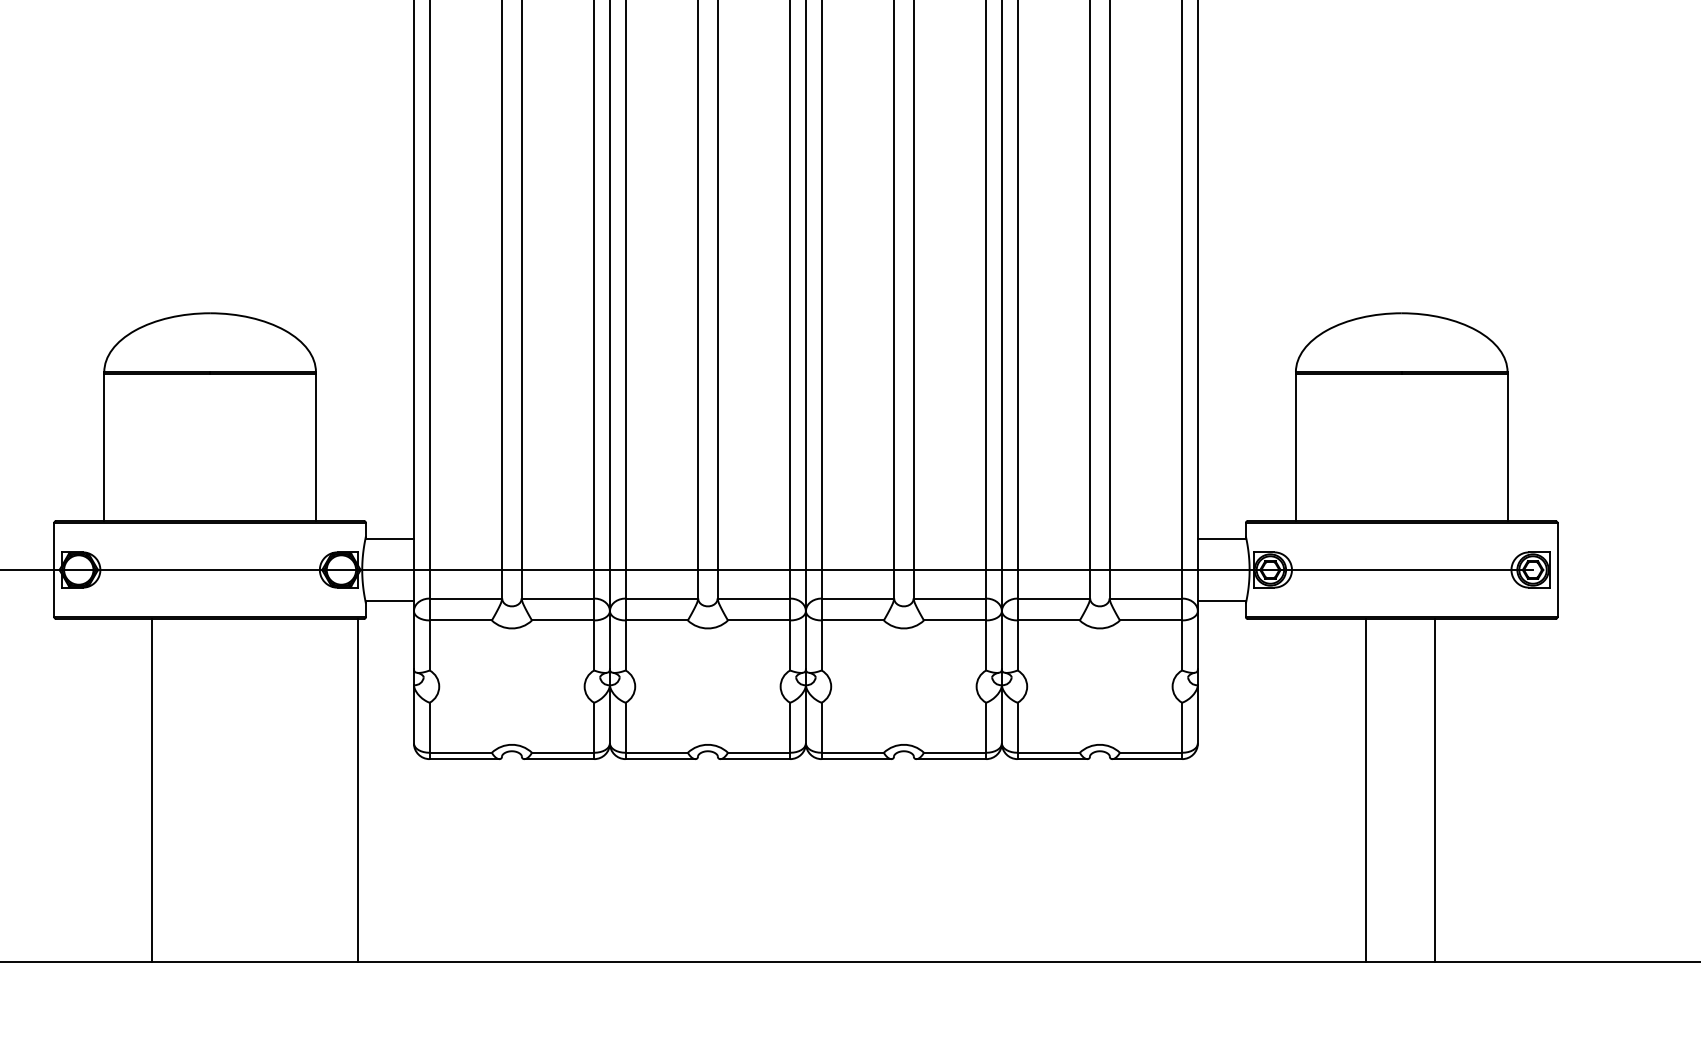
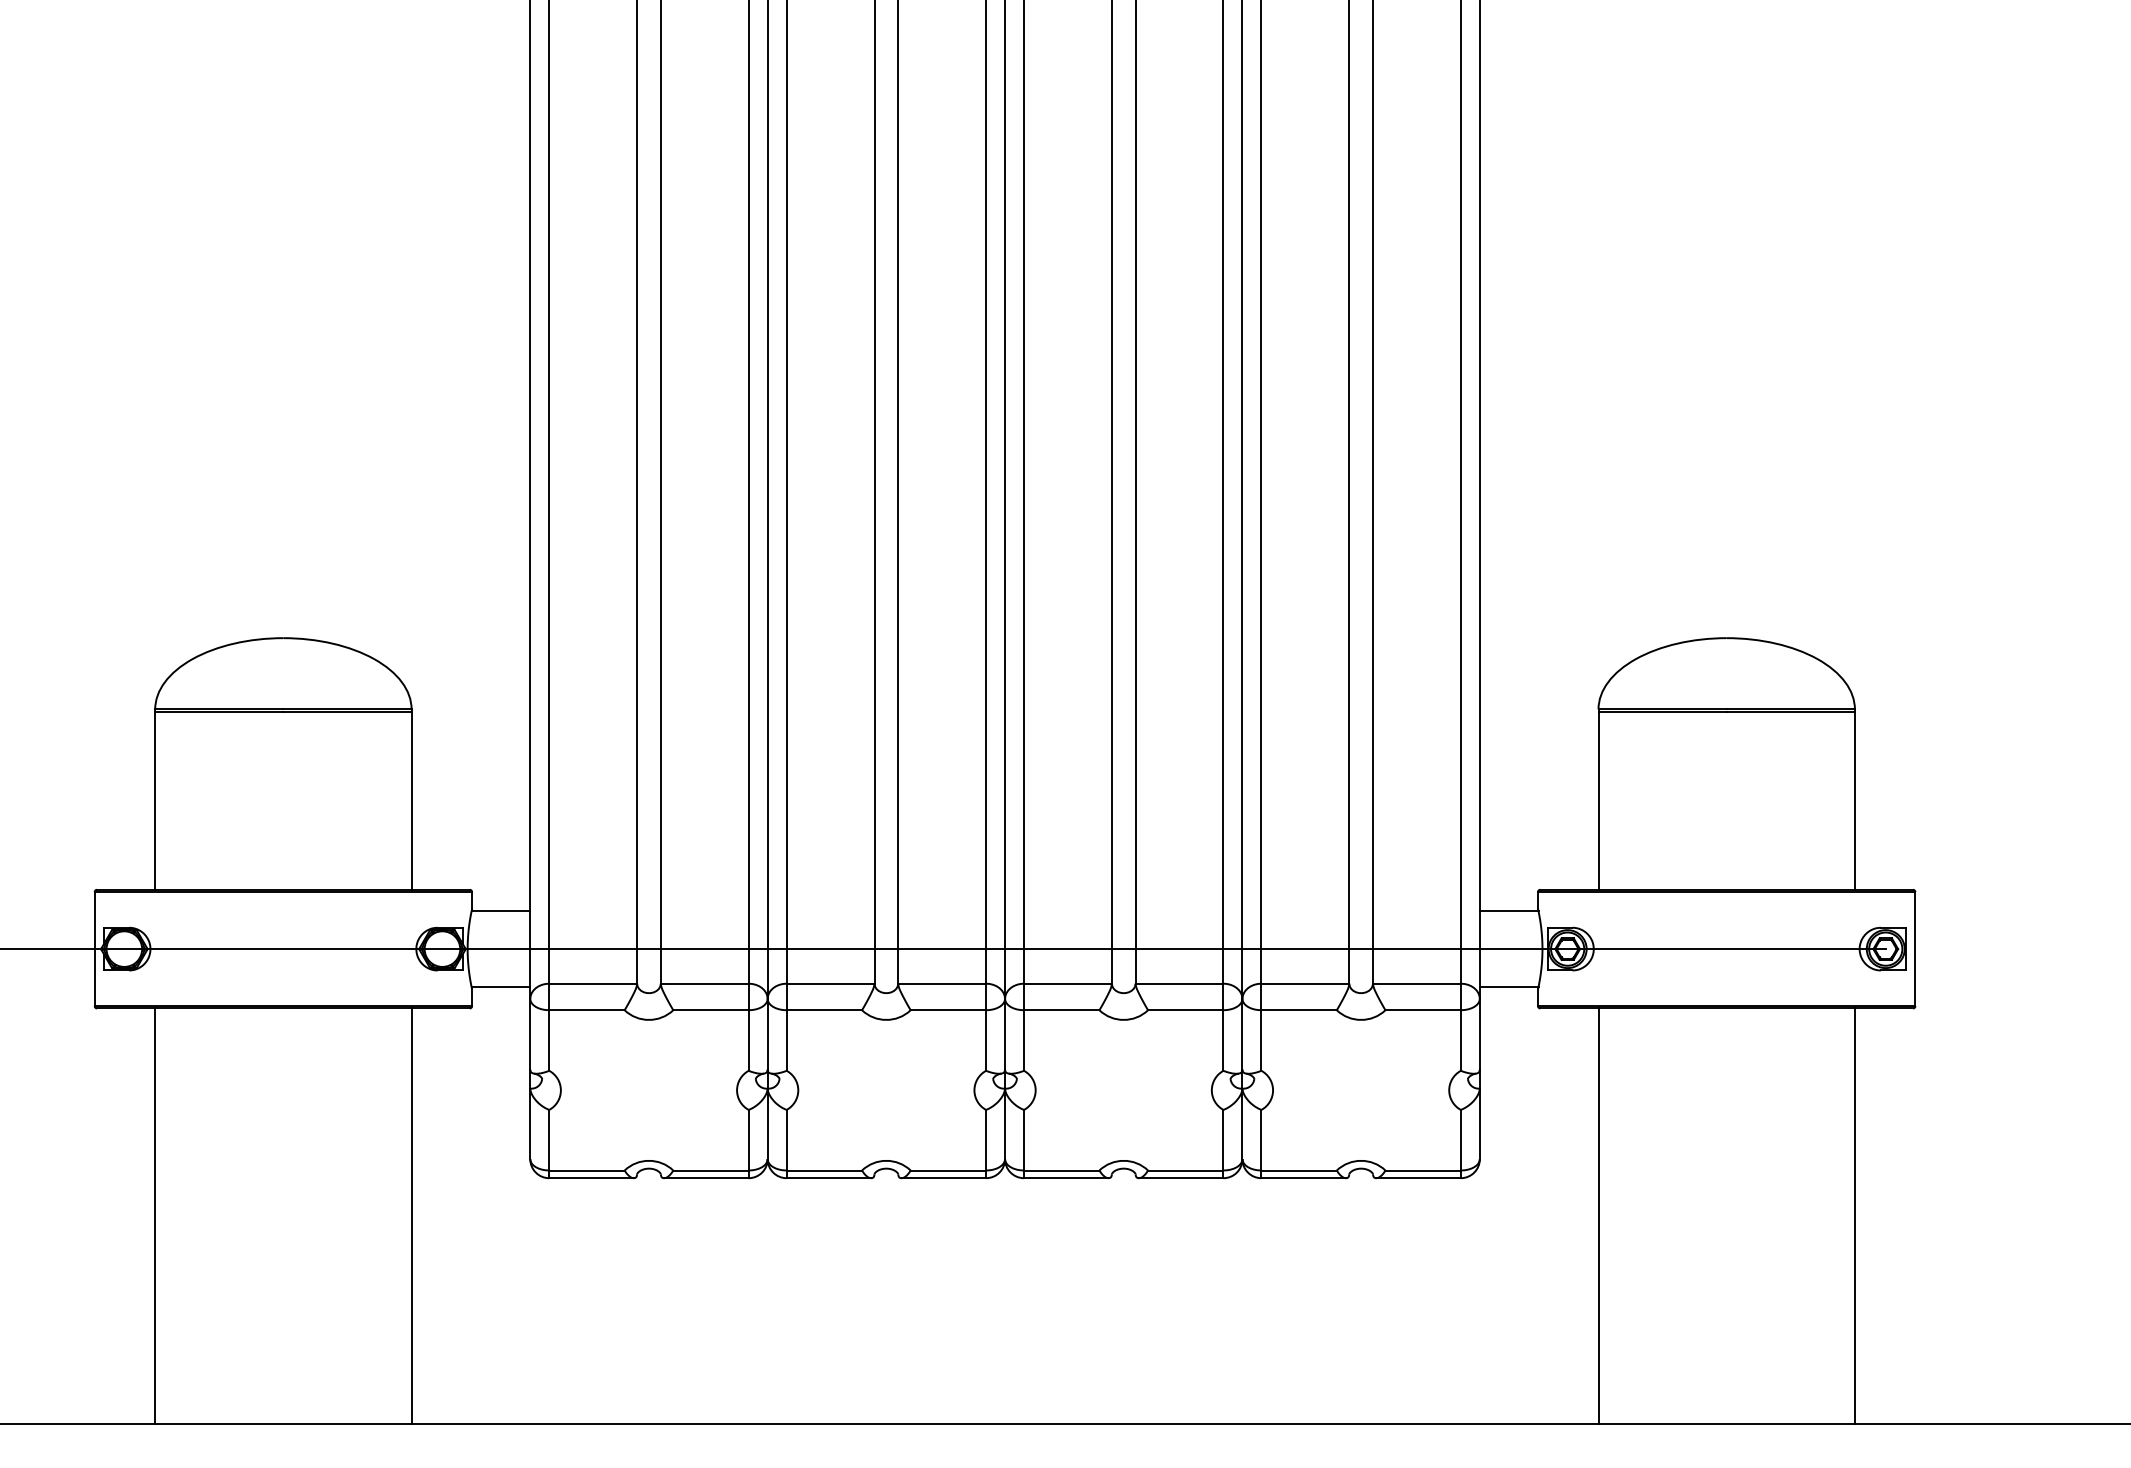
line: (152, 789) -> (155, 1215), moved
line: (357, 789) -> (411, 1215), moved
line: (1366, 789) -> (1598, 1215), moved
line: (1434, 789) -> (1854, 1215), moved

